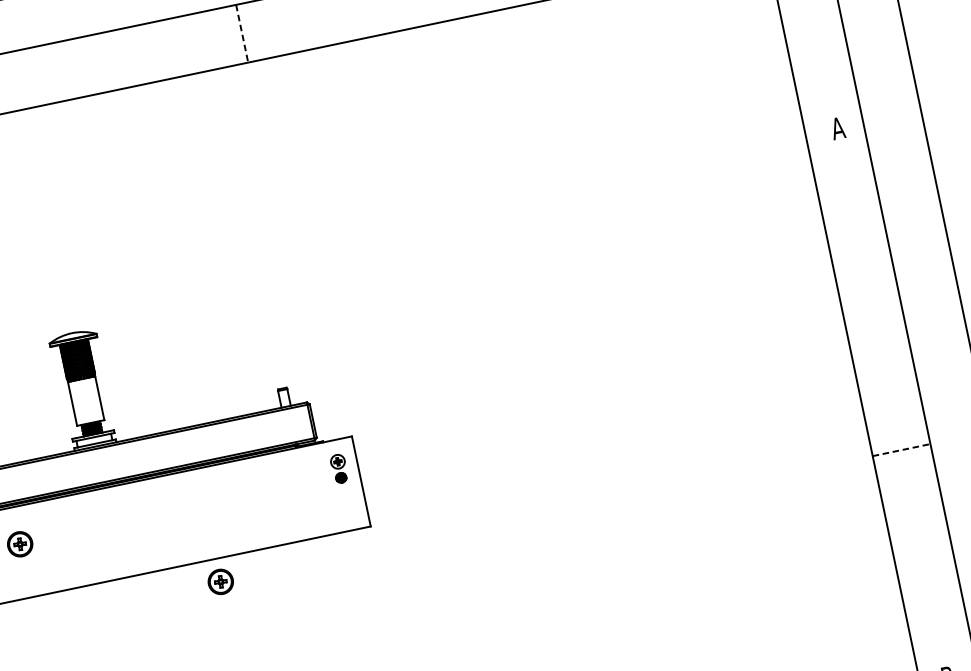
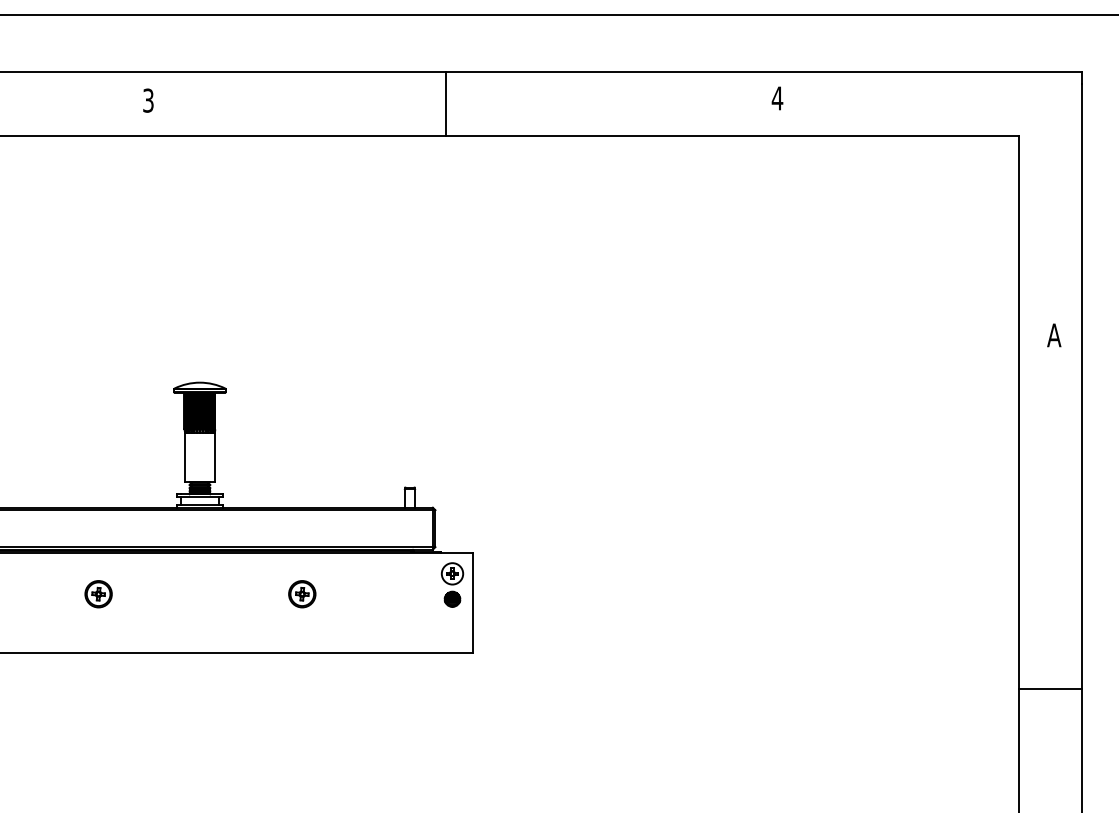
line: (241, 33) -> (445, 103), dashed -> solid
line: (901, 450) -> (1050, 689), dashed -> solid
part: (339, 468) -> (452, 584), size x1.43
part: (221, 582) -> (302, 594), moved

